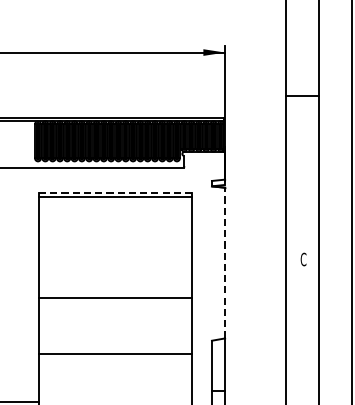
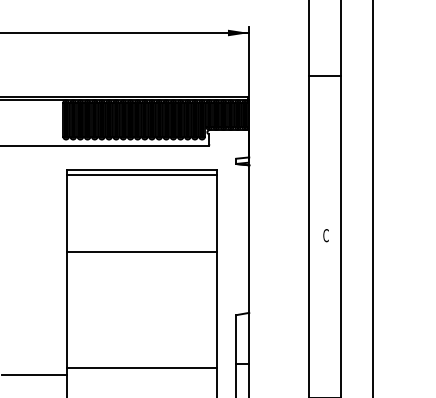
line: (115, 193) -> (141, 170), dashed -> solid
line: (225, 263) -> (249, 239), dashed -> solid
line: (115, 298) -> (141, 252), moved
line: (115, 354) -> (141, 368), moved

